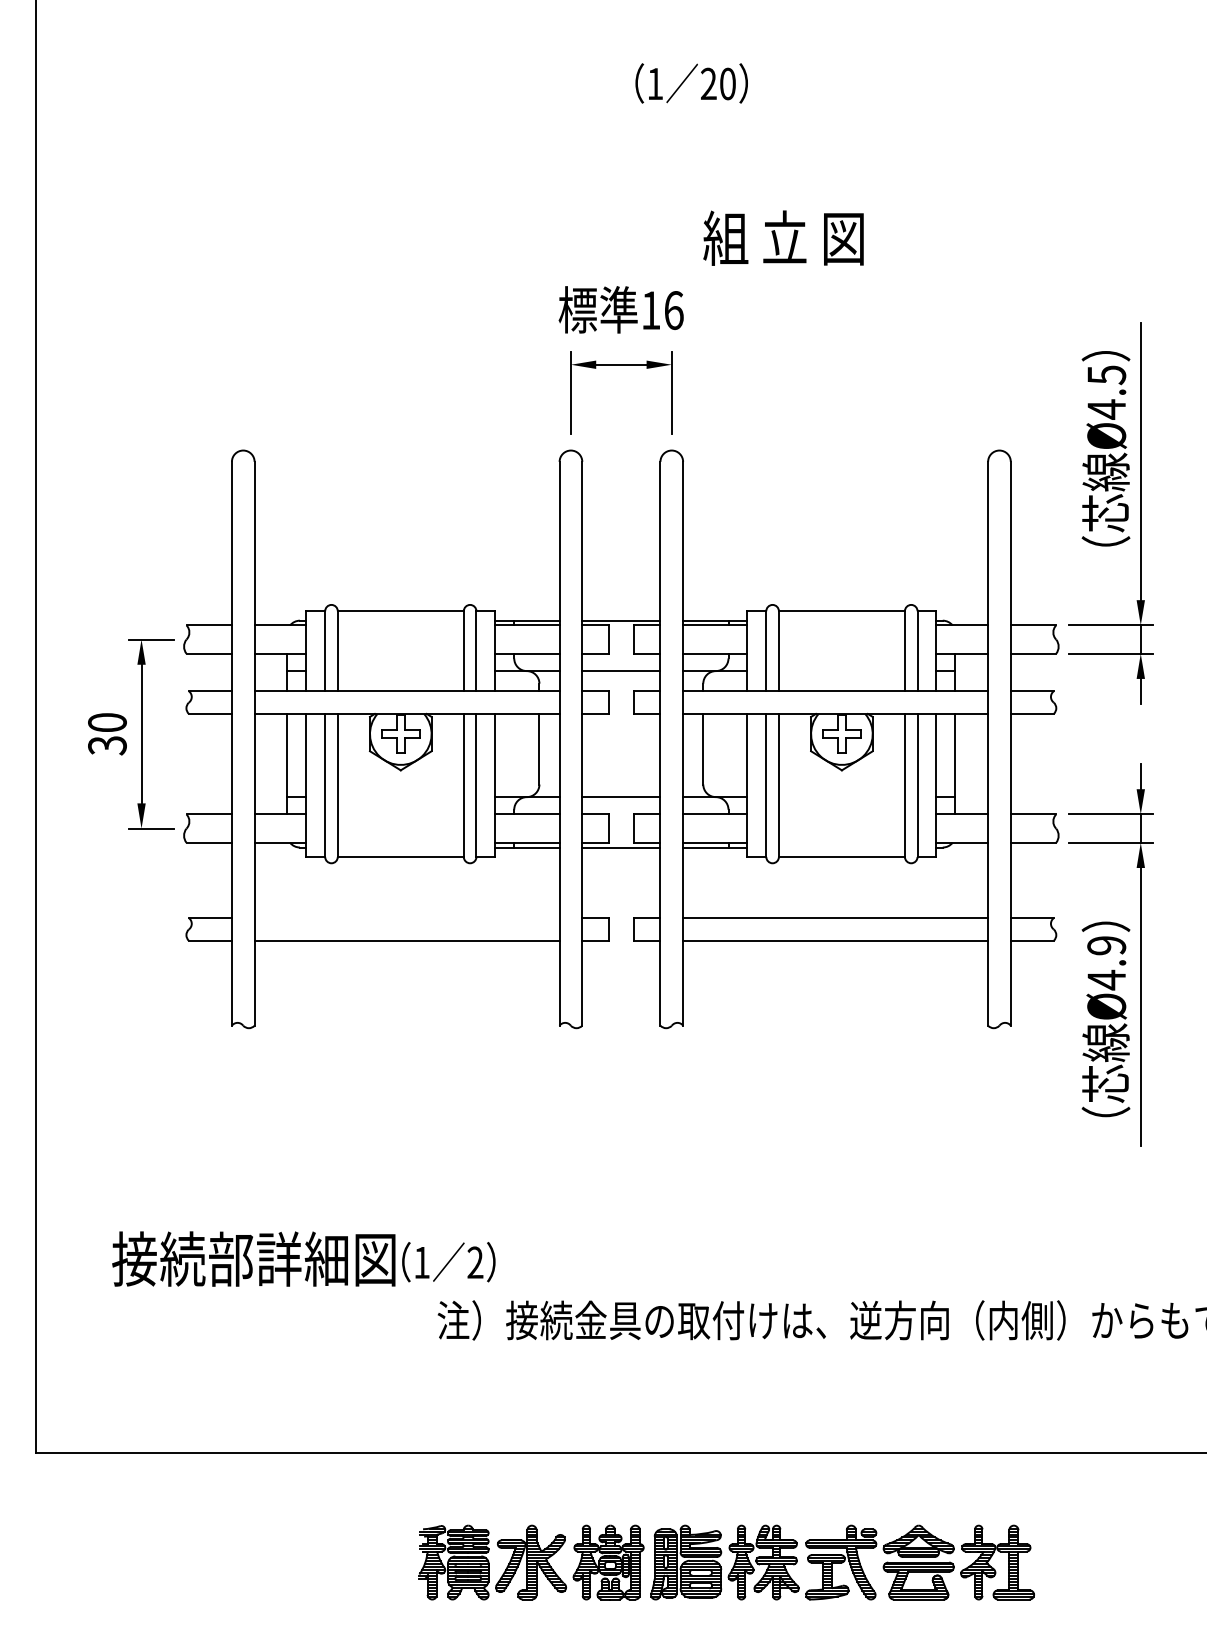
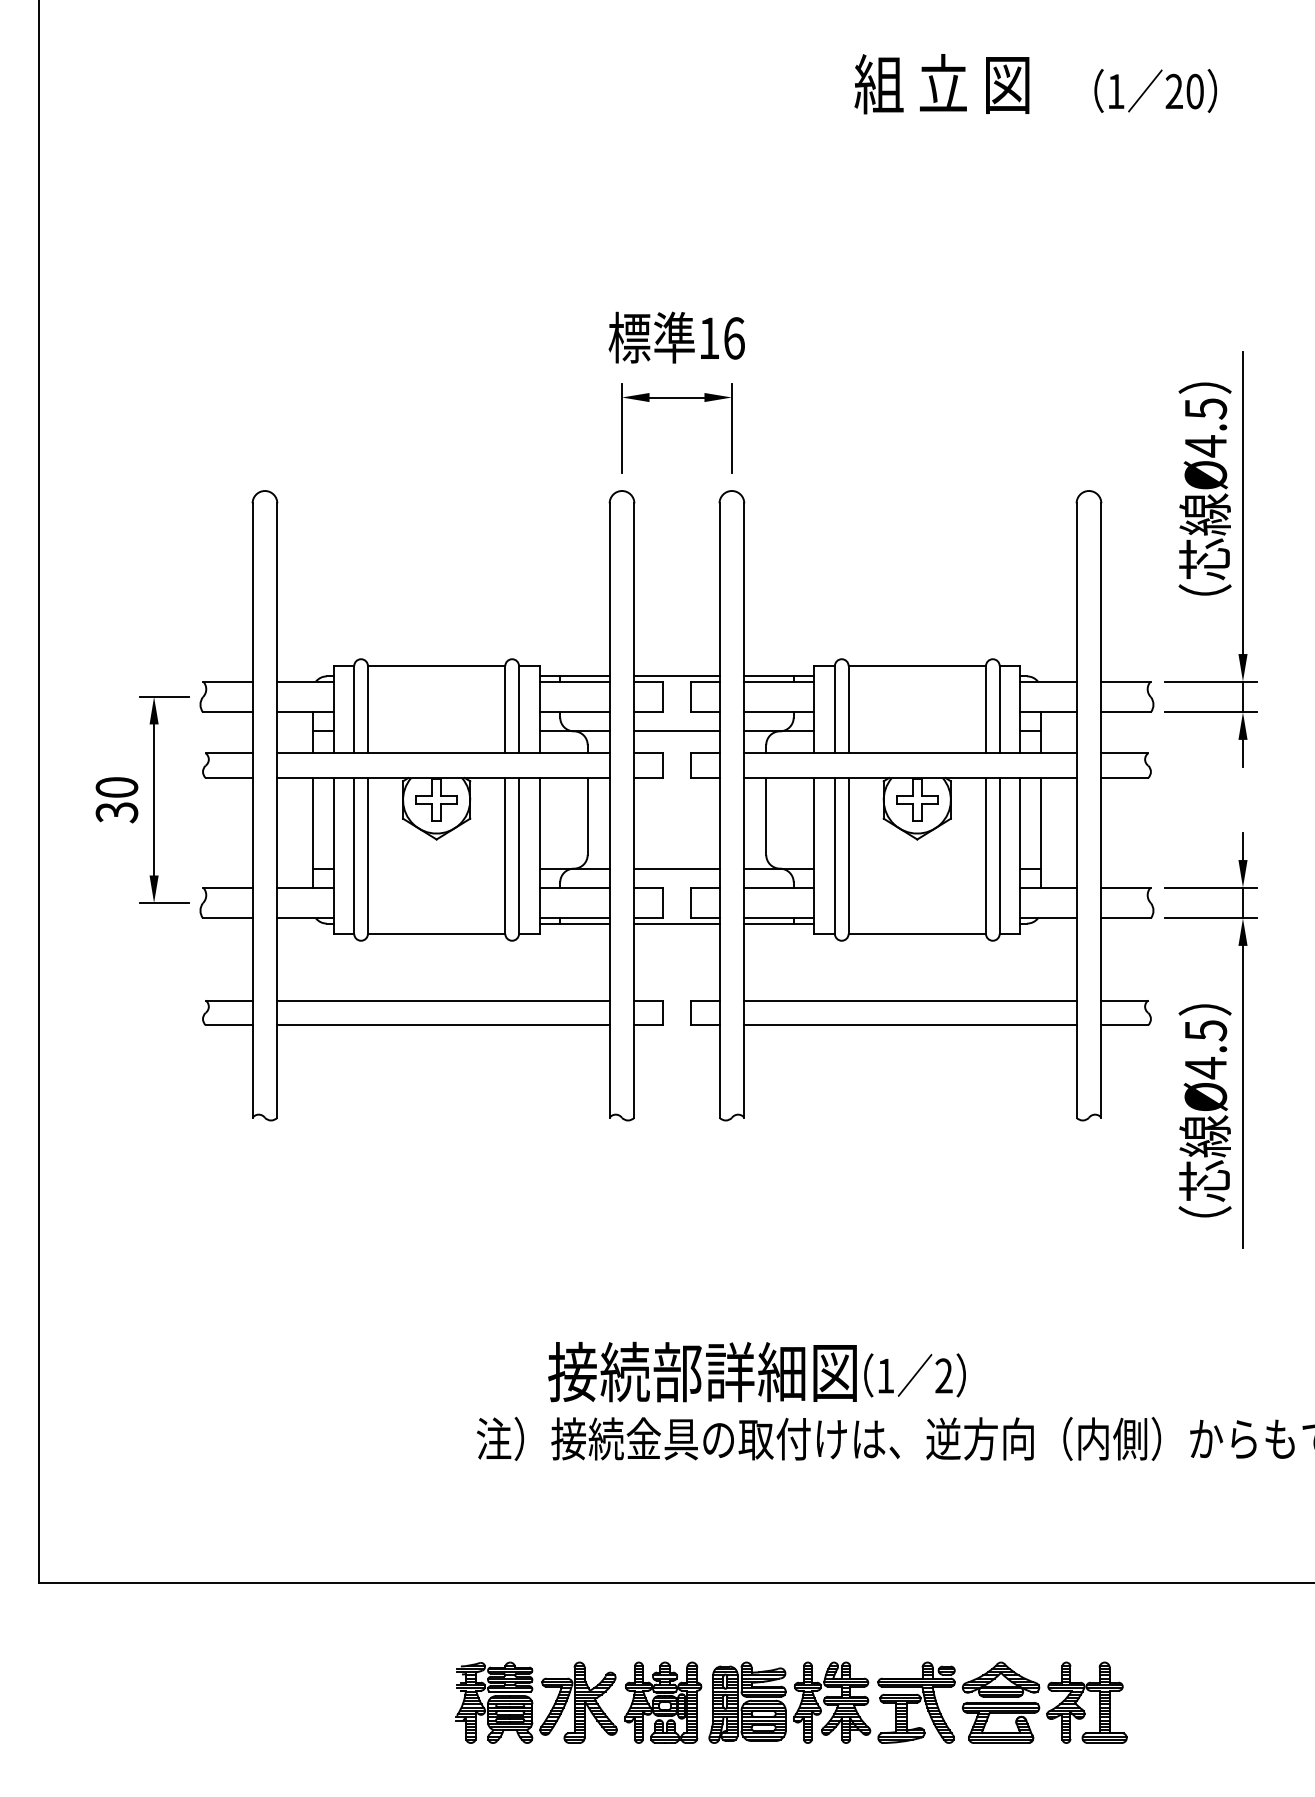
text: (691, 83) -> (1155, 91), moved
text: (783, 237) -> (941, 83), moved
line: (406, 918) -> (442, 1000), added
text: (1106, 945) -> (1205, 1030), Ø4.9 -> Ø4.5
text: (303, 1258) -> (756, 1371), moved

